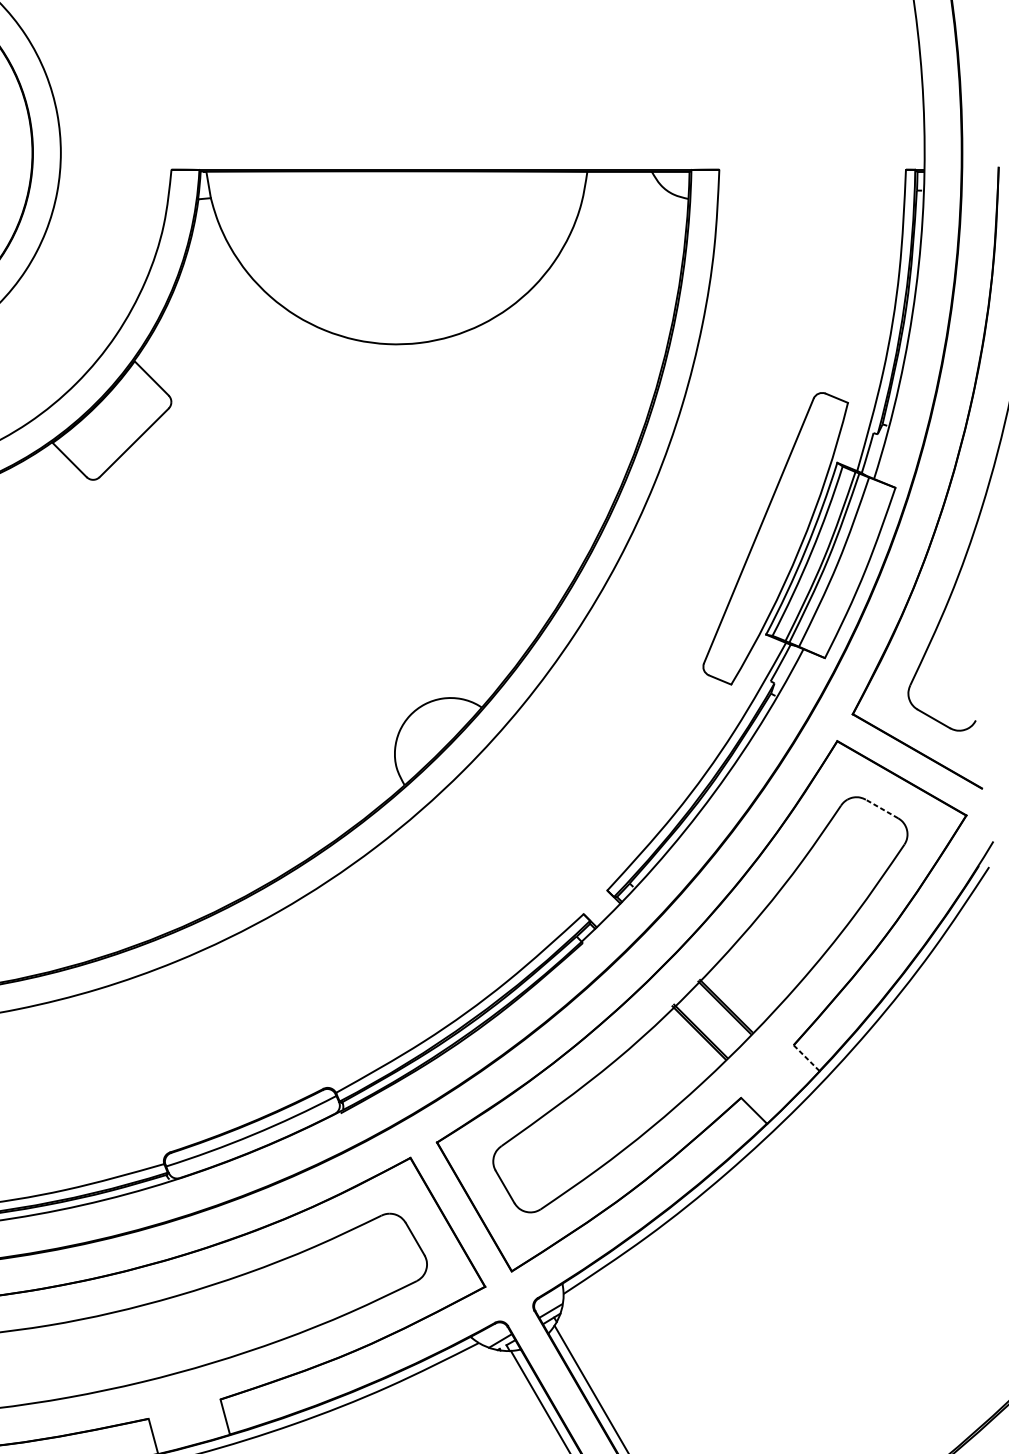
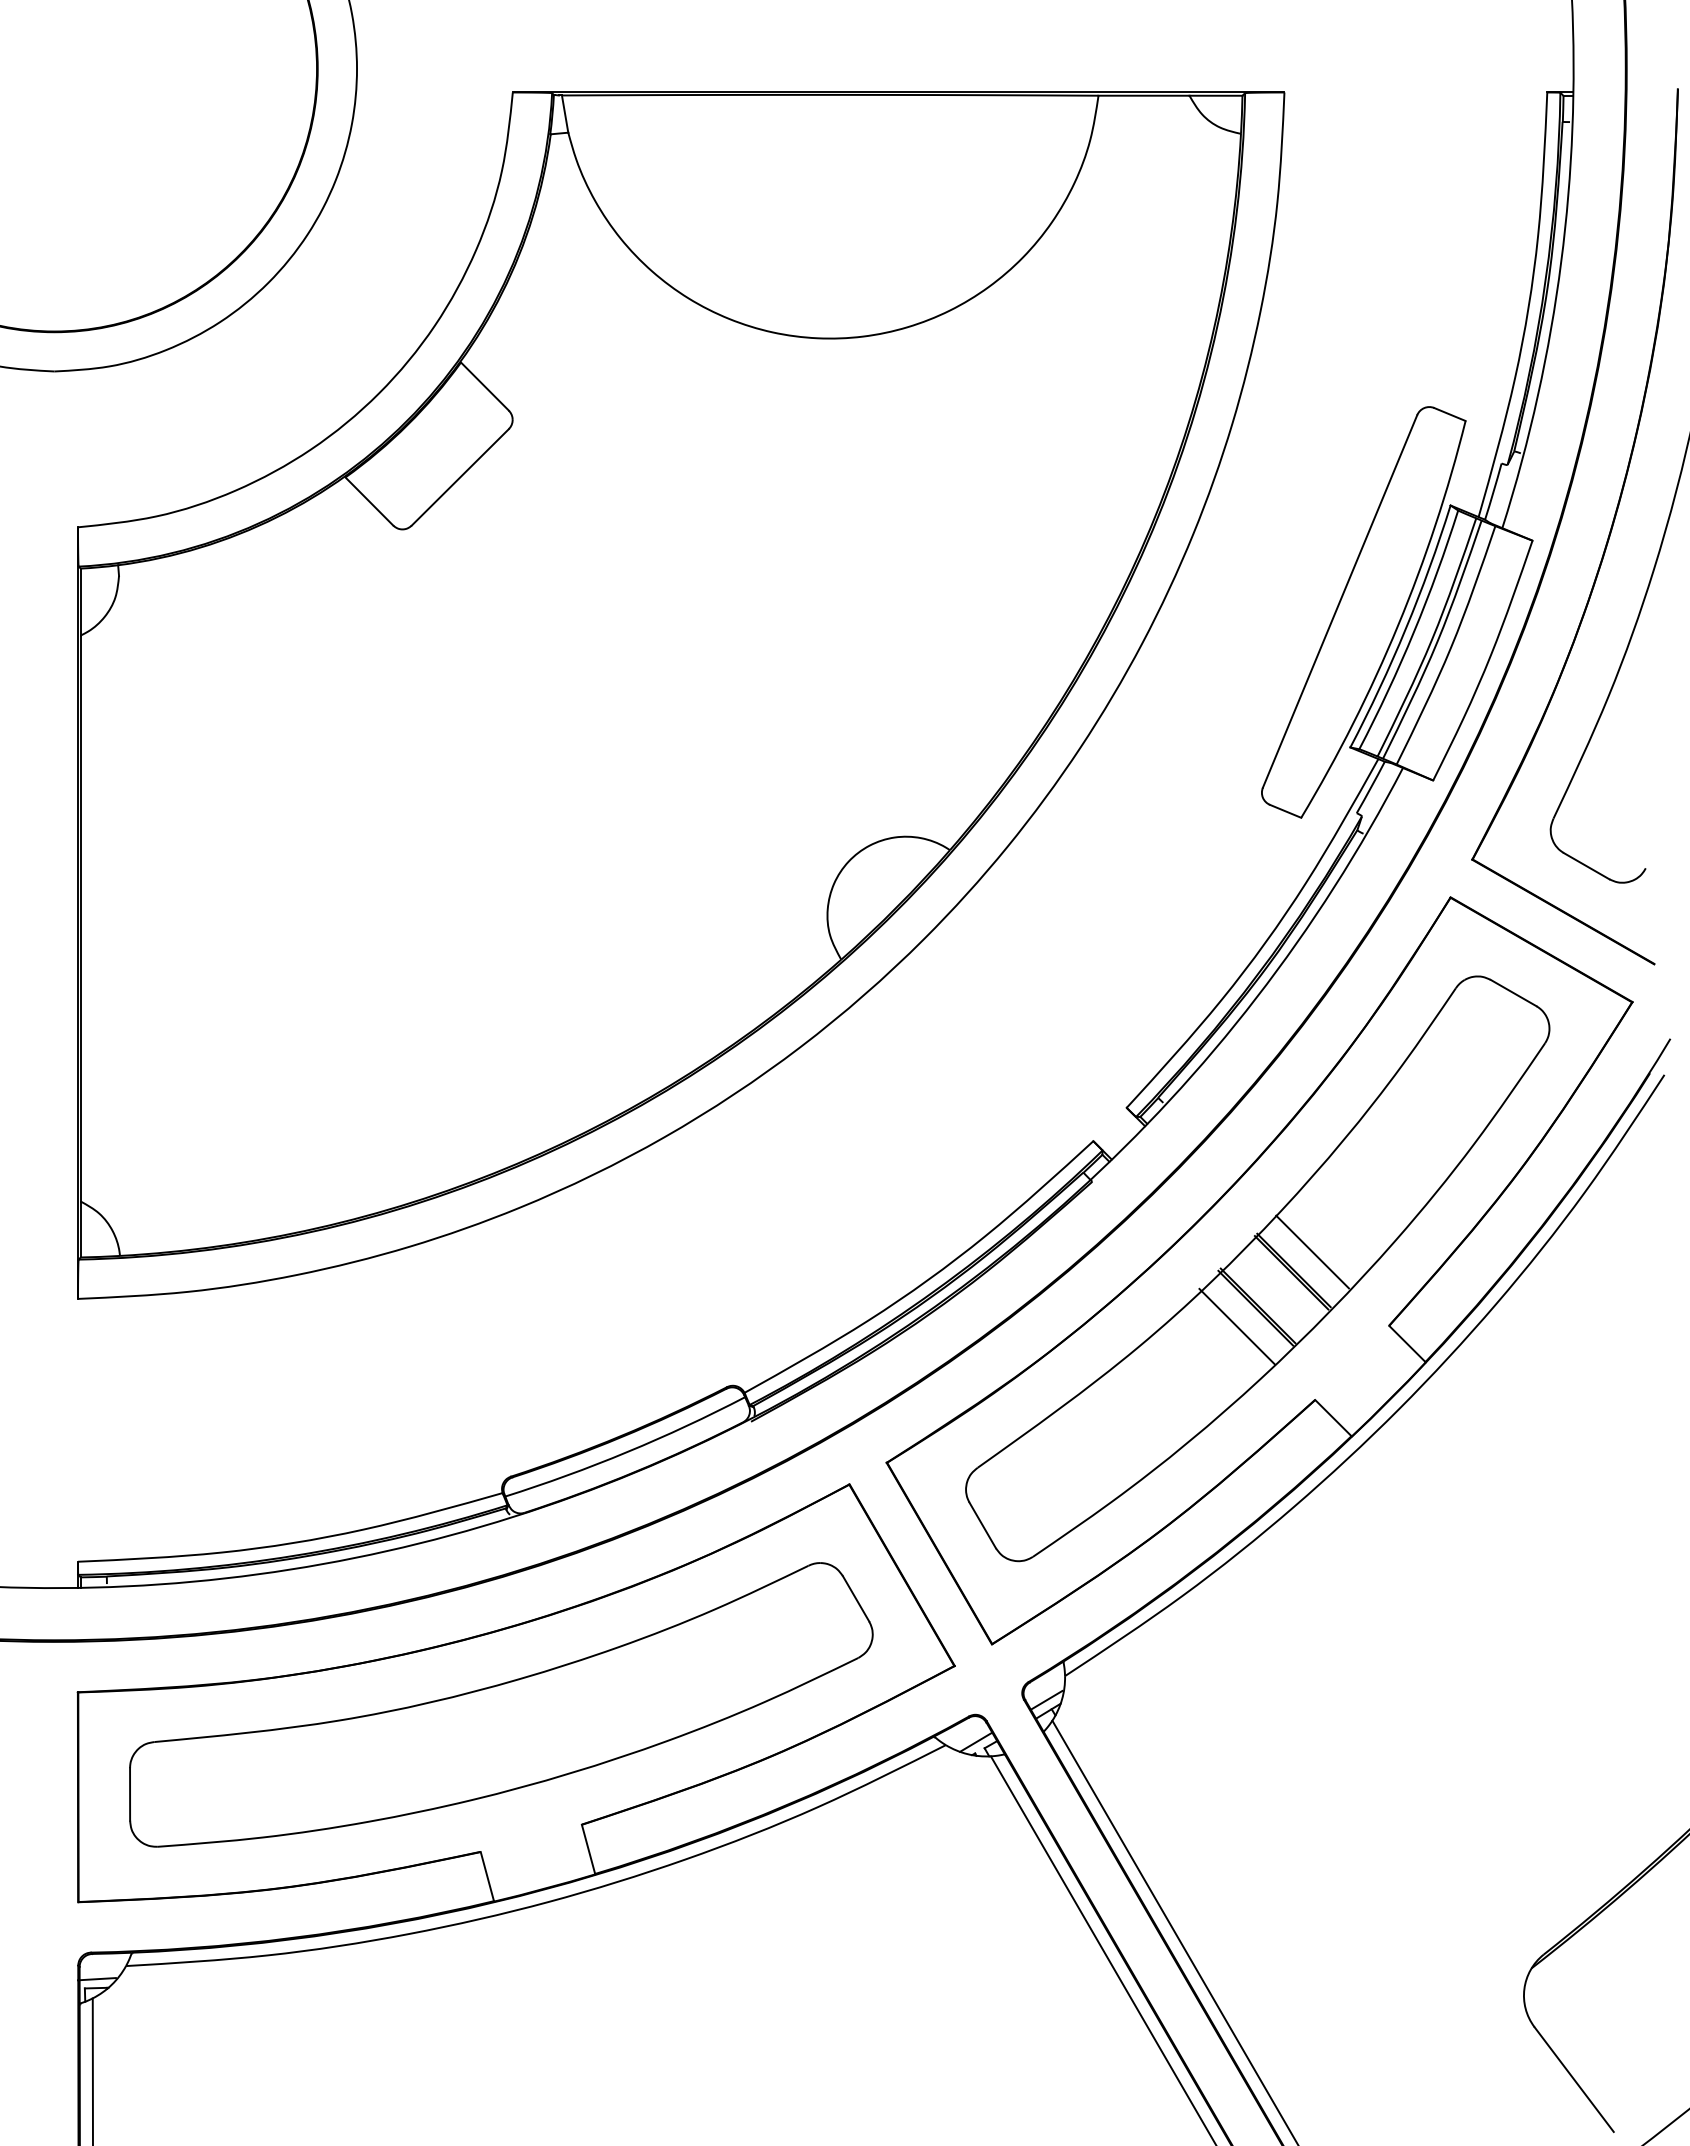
line: (881, 808) -> (1513, 992), dashed -> solid
line: (739, 992) -> (1312, 1251), added
line: (685, 1045) -> (1236, 1326), added
line: (806, 1057) -> (1407, 1343), dashed -> solid

